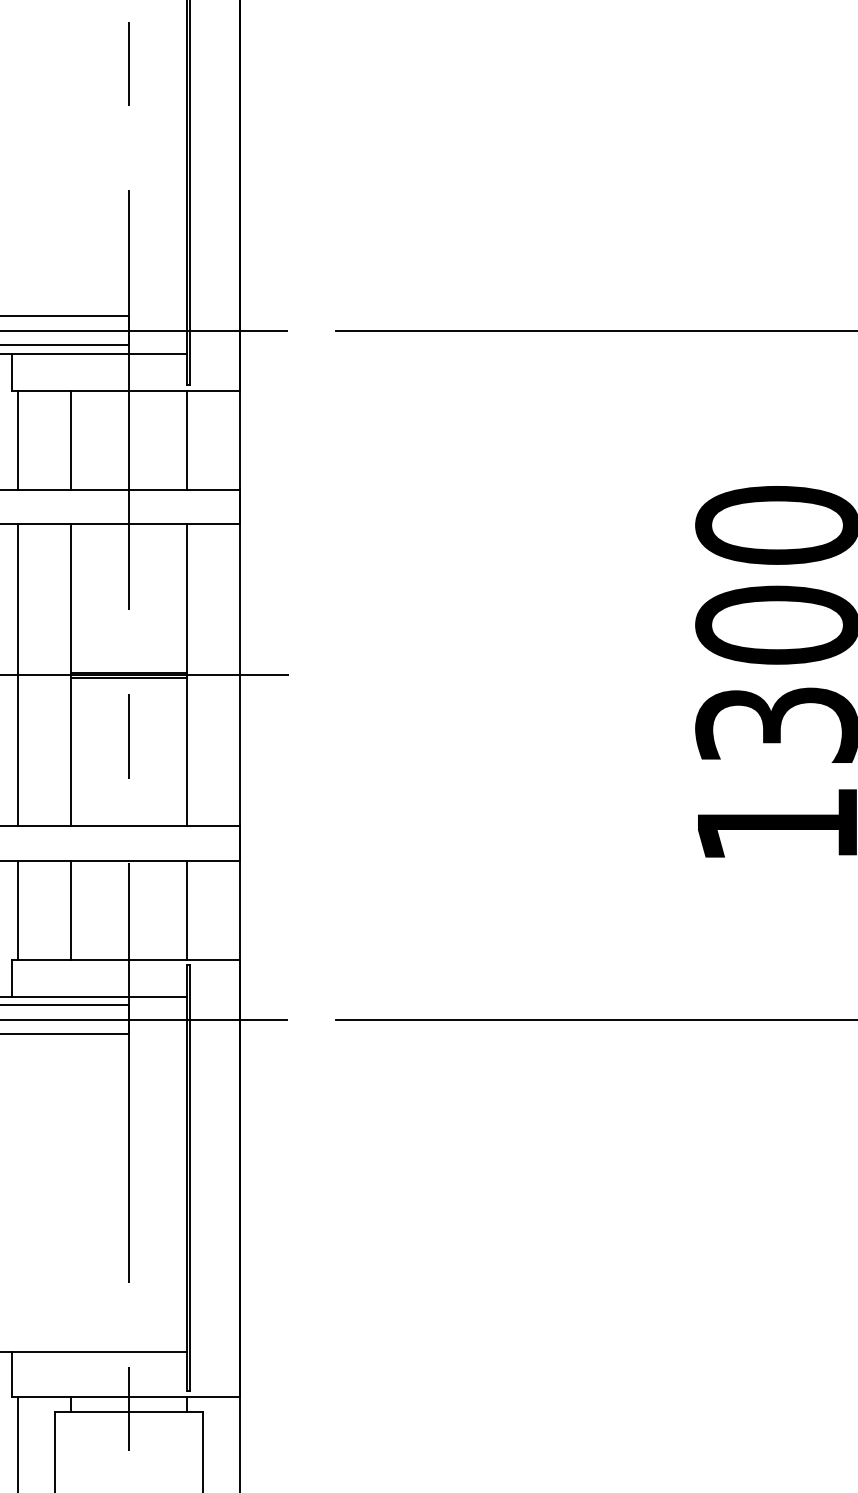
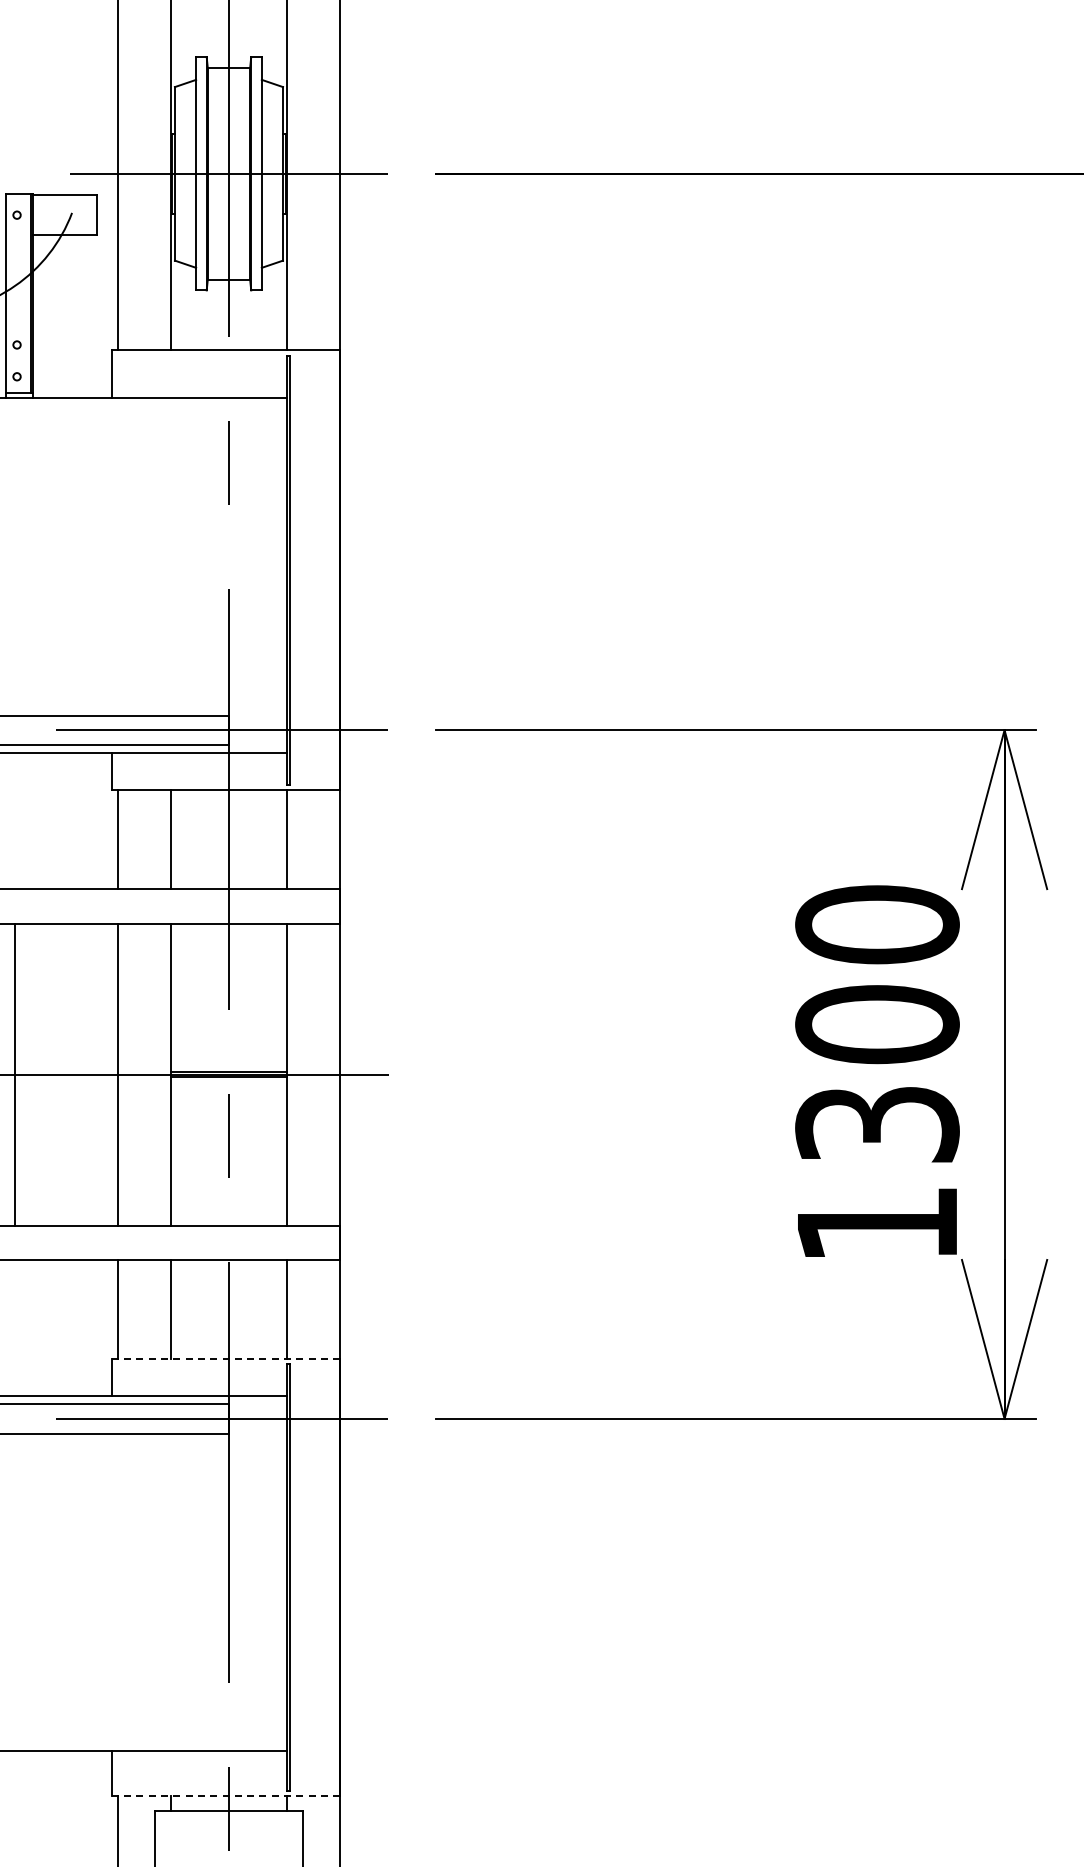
line: (126, 960) -> (226, 1359), solid -> dashed
line: (126, 1397) -> (226, 1796), solid -> dashed

